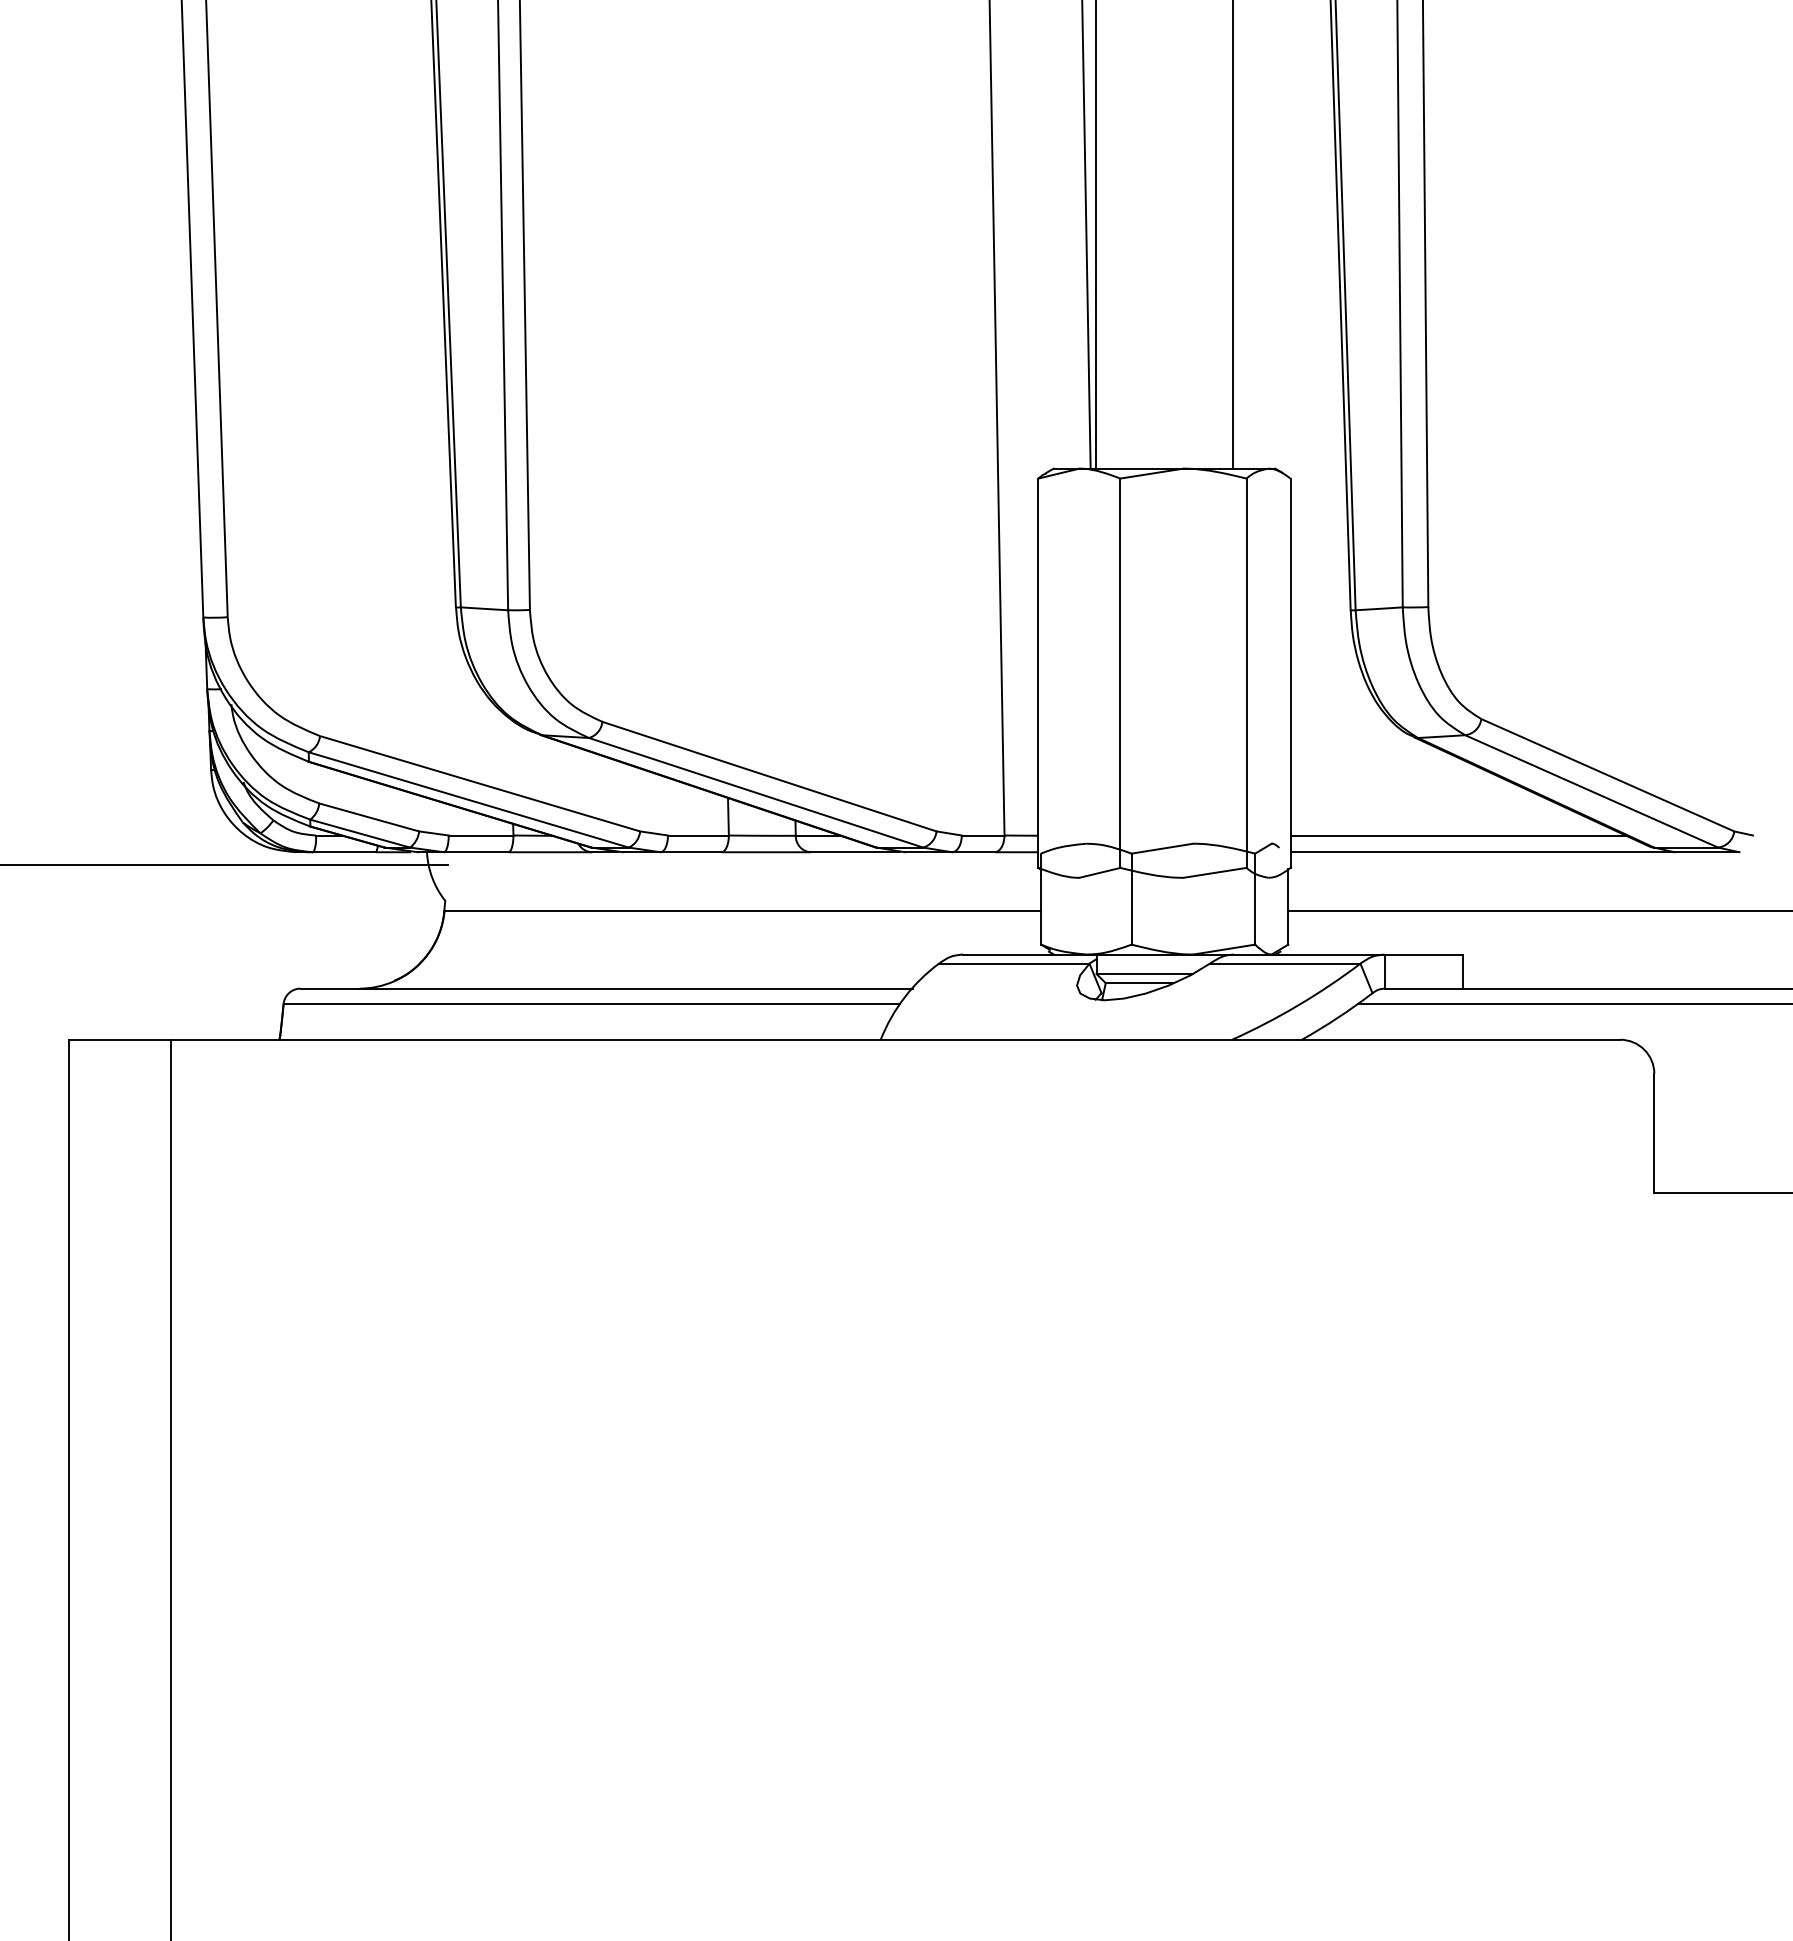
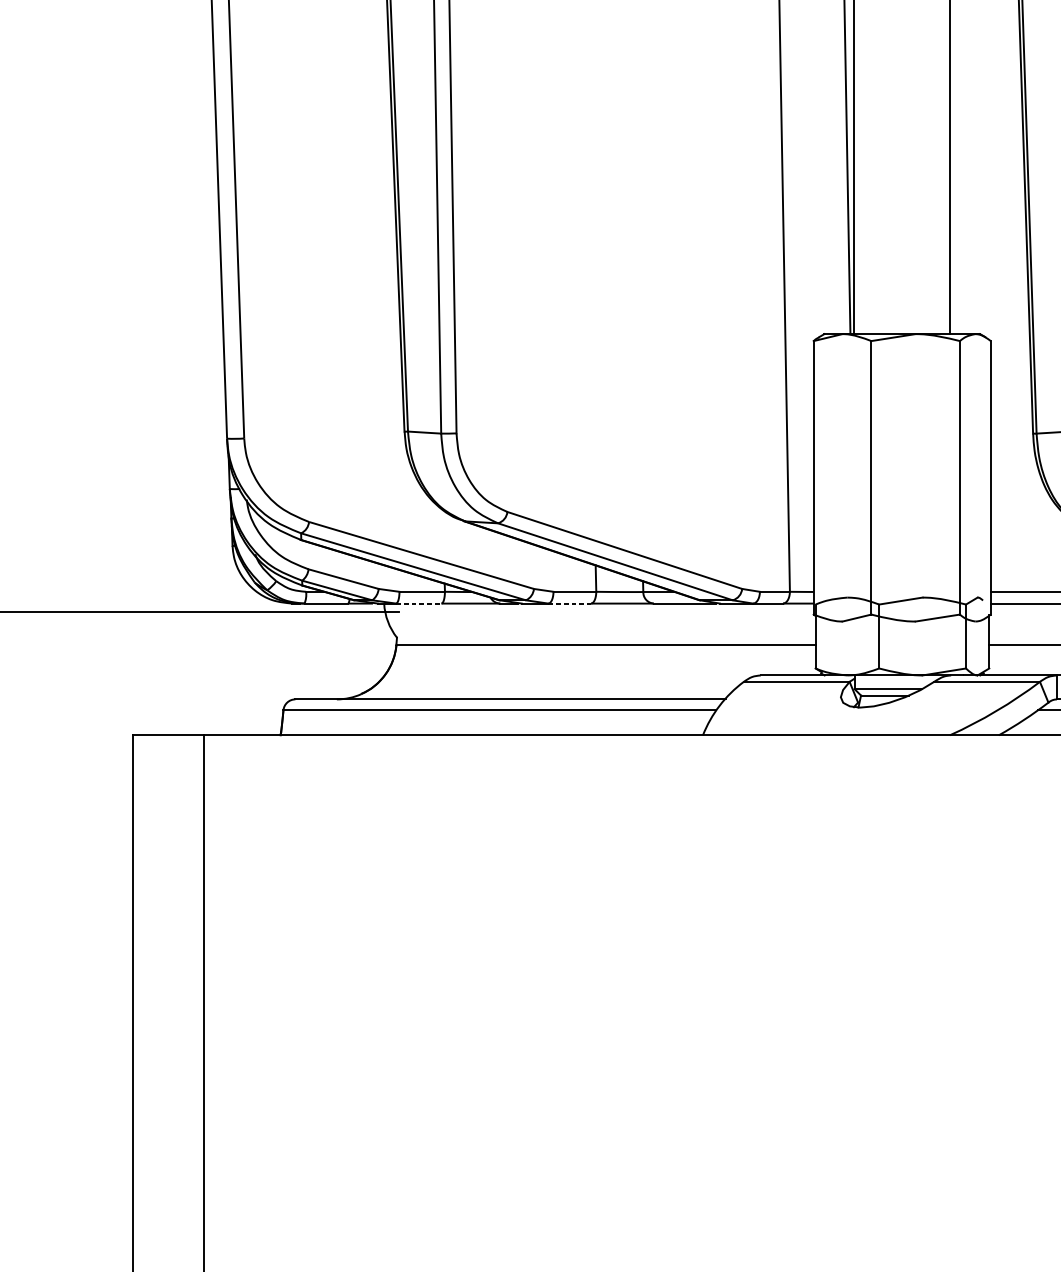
line: (476, 852) -> (418, 603), solid -> dashed
line: (691, 852) -> (570, 603), solid -> dashed

